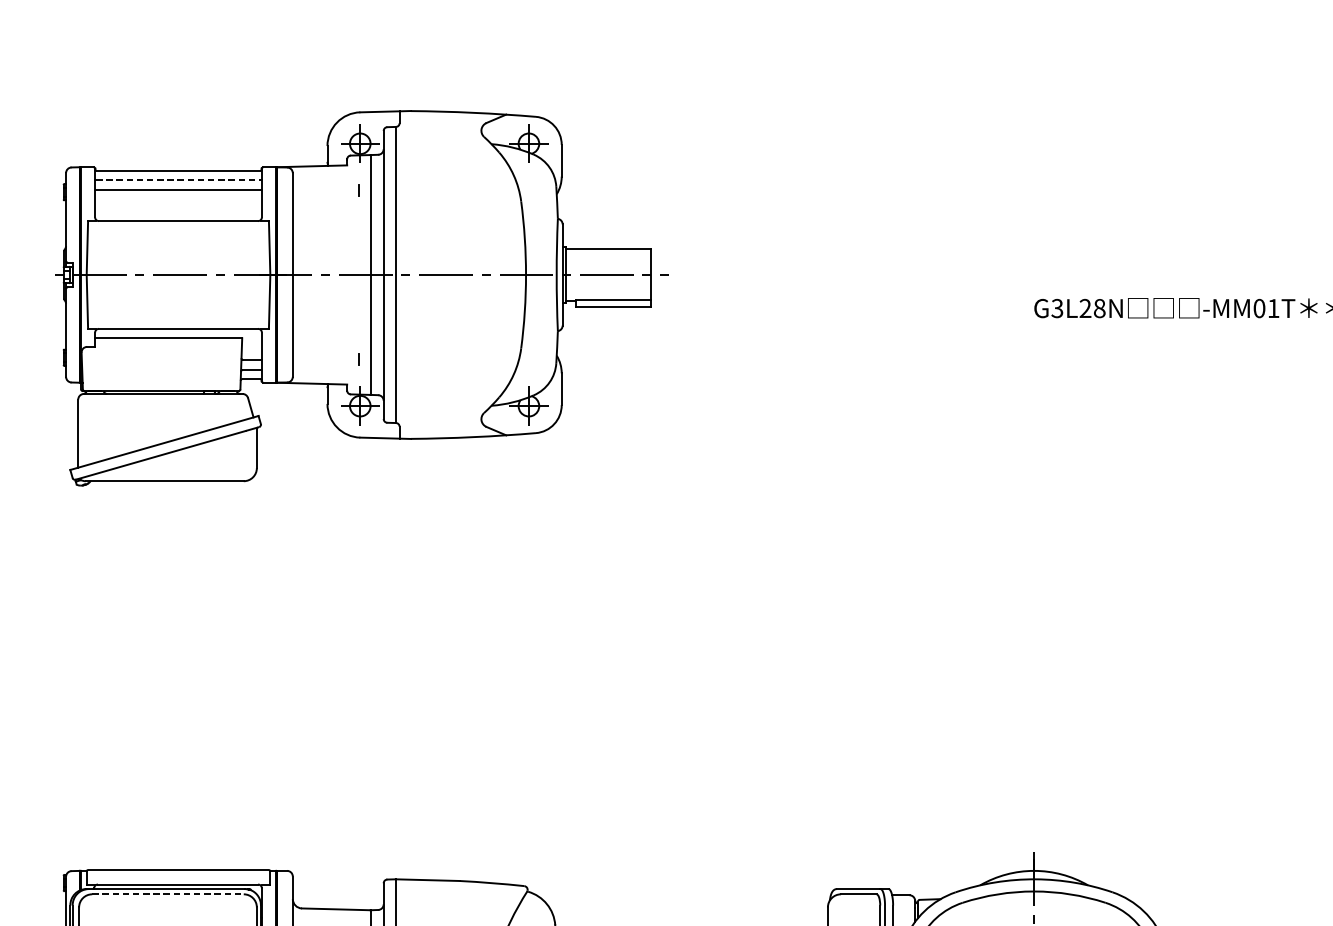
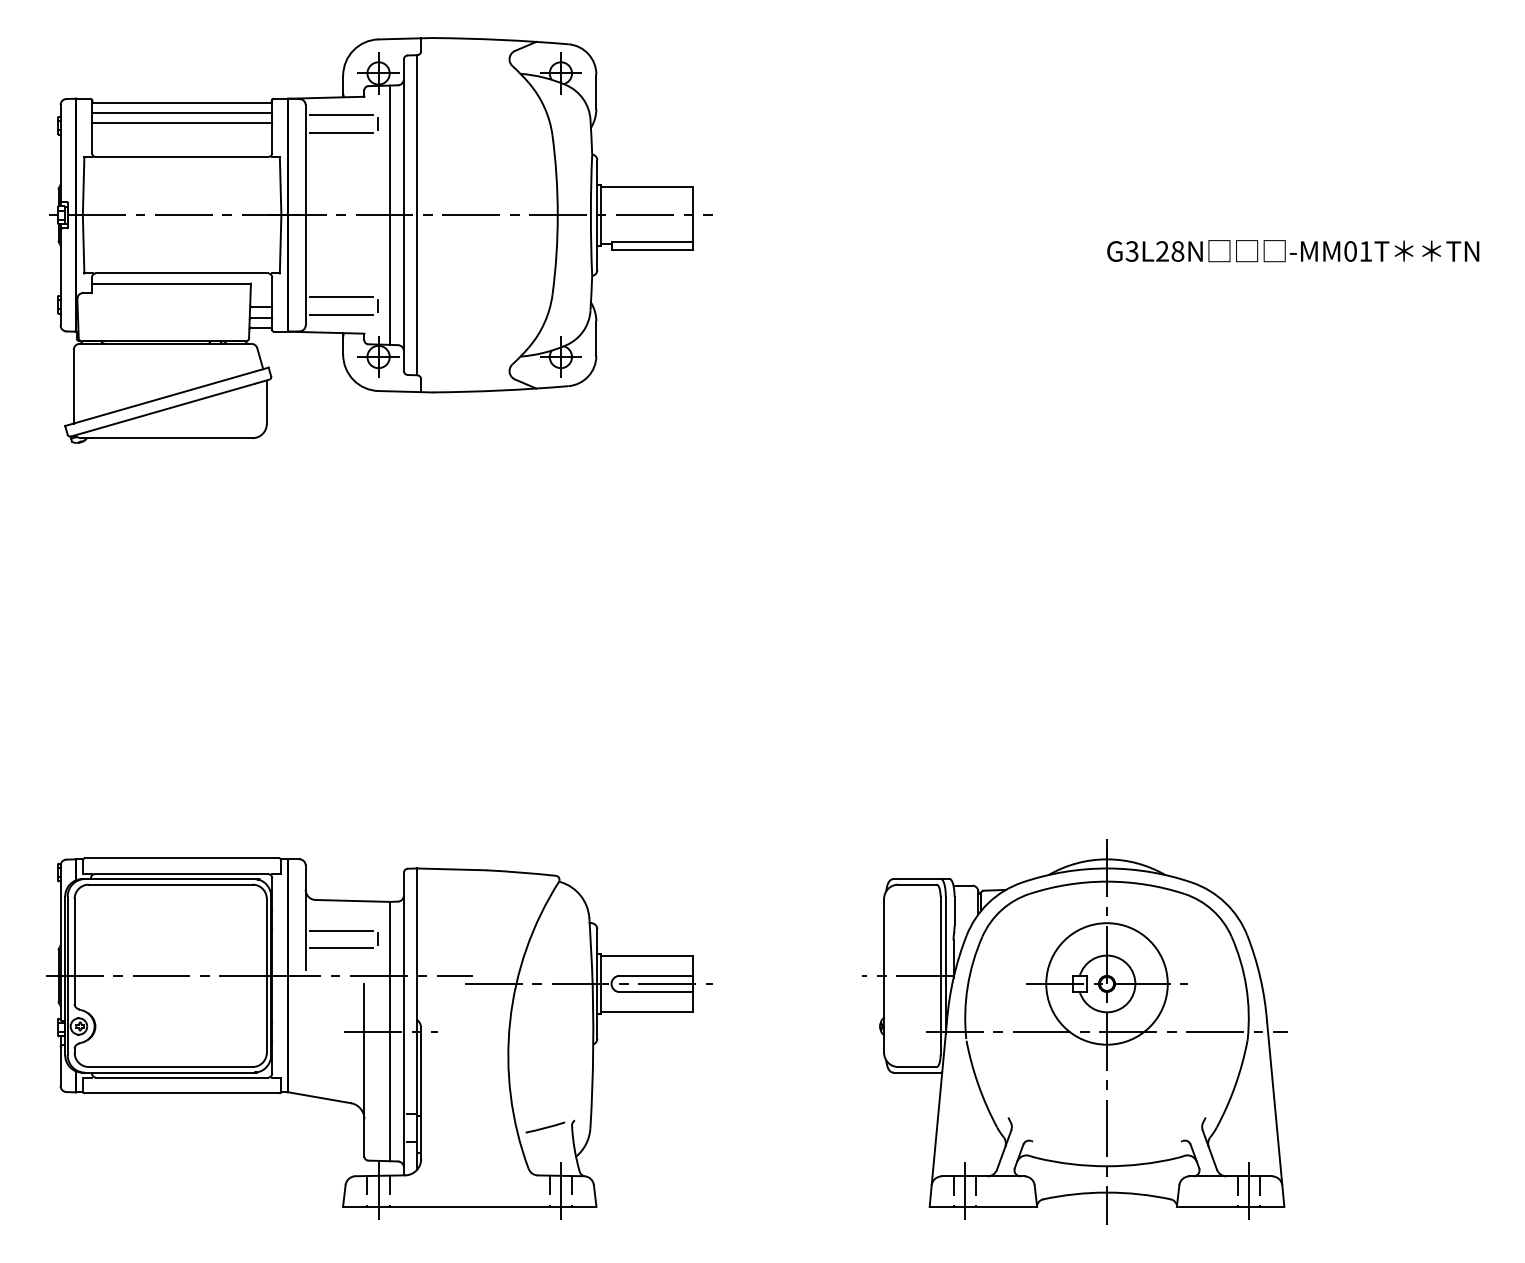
line: (178, 179) -> (182, 112), dashed -> solid
line: (325, 182) -> (341, 115), added
line: (325, 199) -> (341, 133), added
line: (325, 351) -> (341, 297), added
line: (325, 367) -> (341, 315), added
line: (167, 894) -> (170, 884), dashed -> solid

